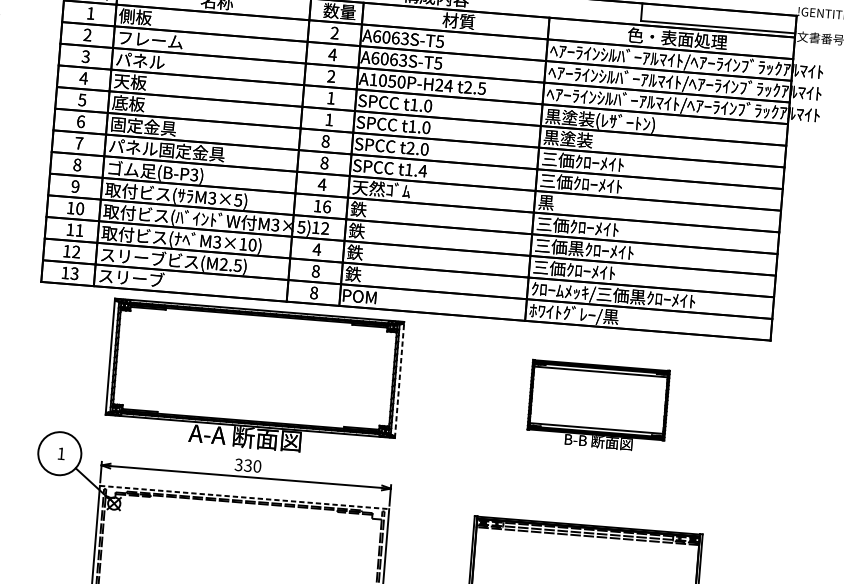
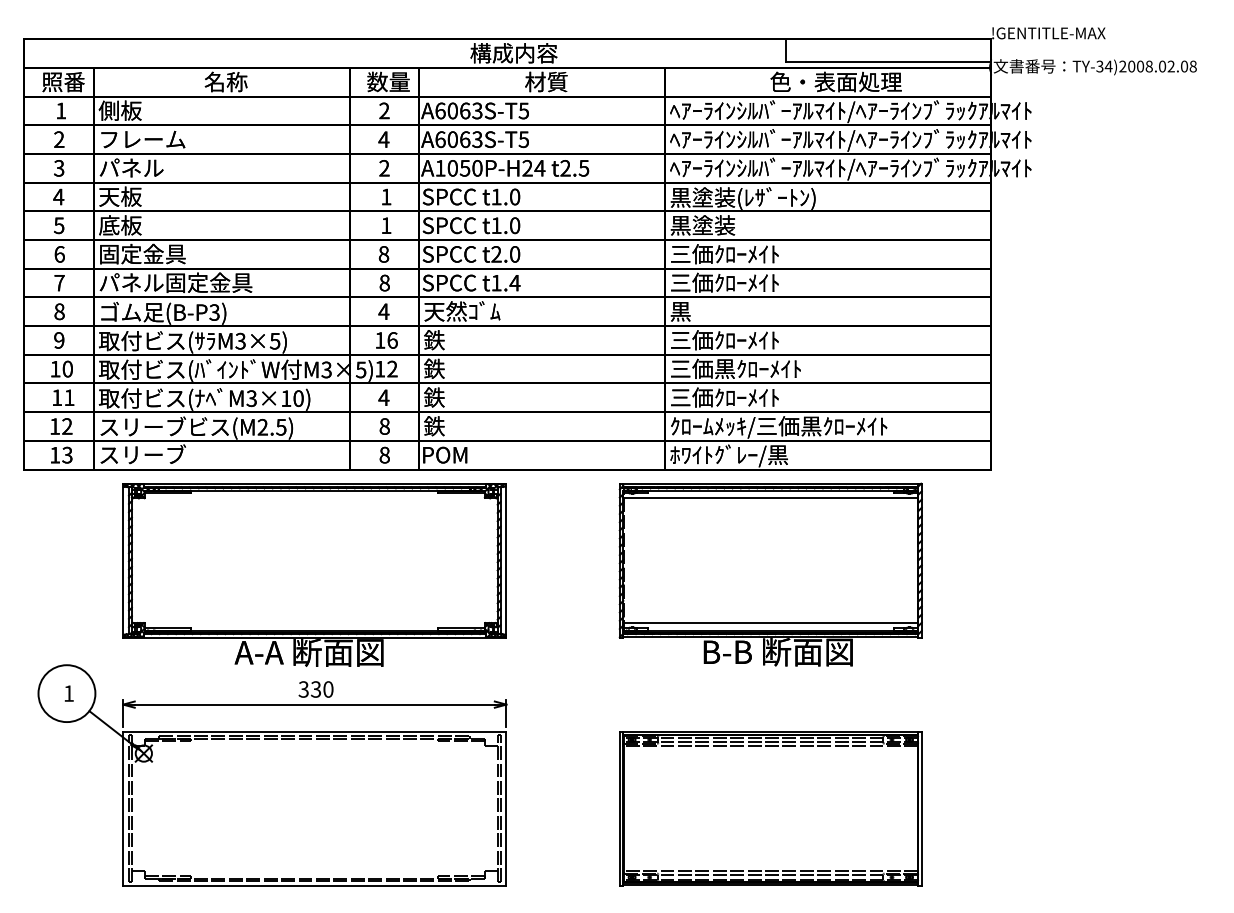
line: (399, 379) -> (506, 560), dashed -> solid
part: (598, 406) -> (770, 574), size x1.67
line: (244, 497) -> (314, 731), dashed -> solid

